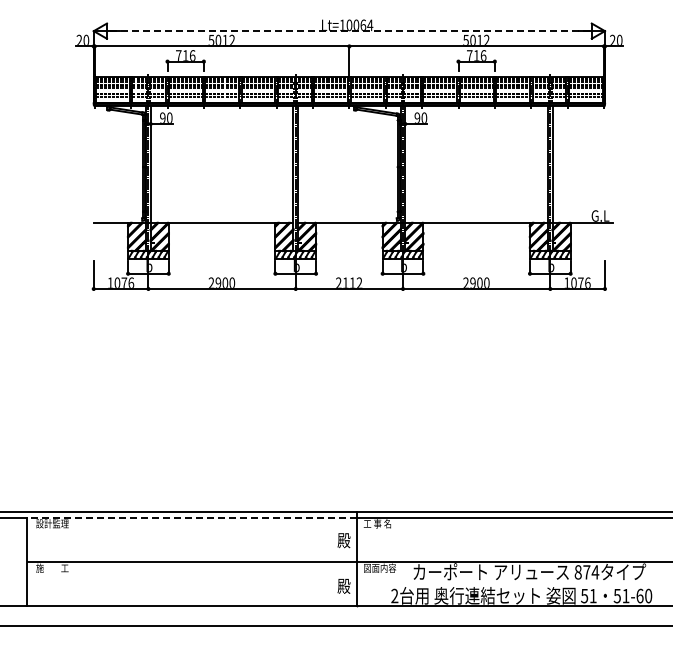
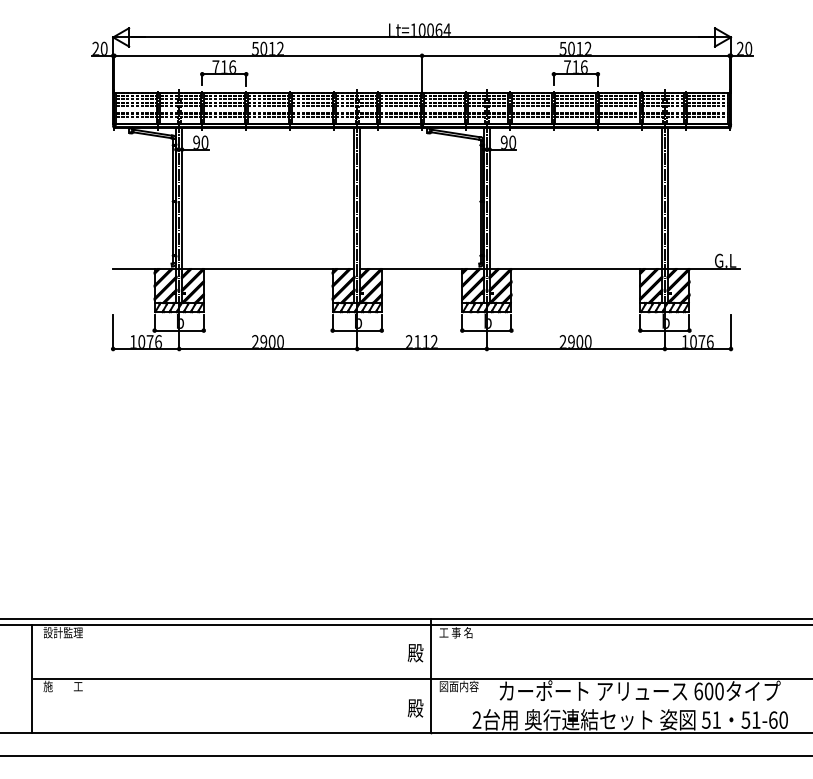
line: (348, 31) -> (421, 37), dashed -> solid
line: (191, 517) -> (231, 625), dashed -> solid
text: (586, 572) -> (708, 691), 874 -> 600

